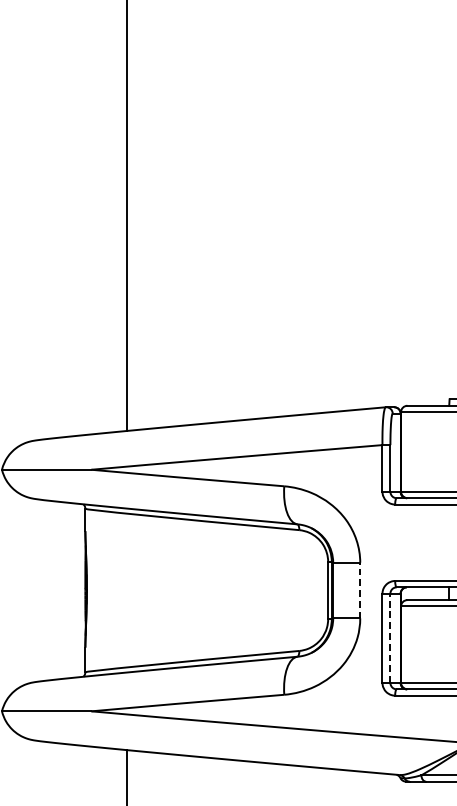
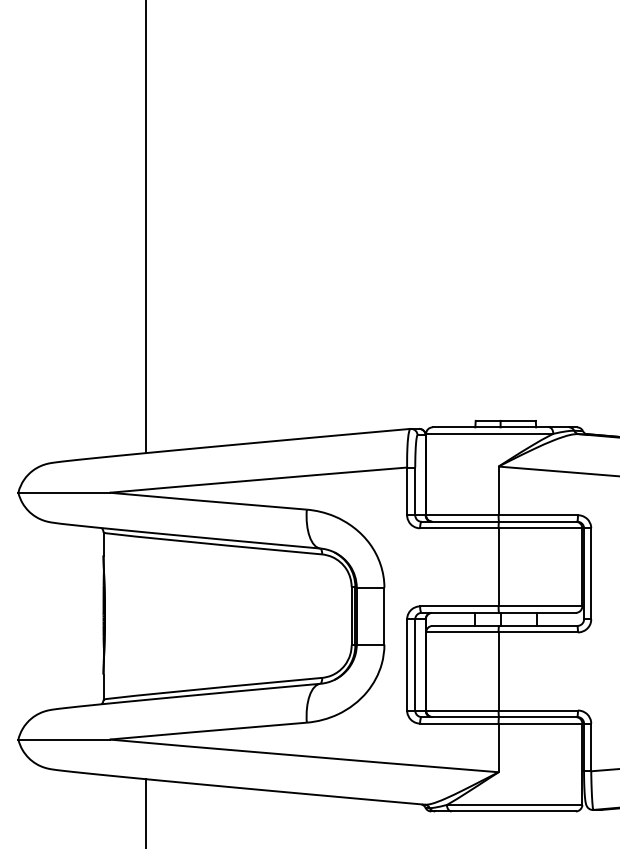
line: (360, 589) -> (384, 615), dashed -> solid
line: (390, 637) -> (415, 664), dashed -> solid

